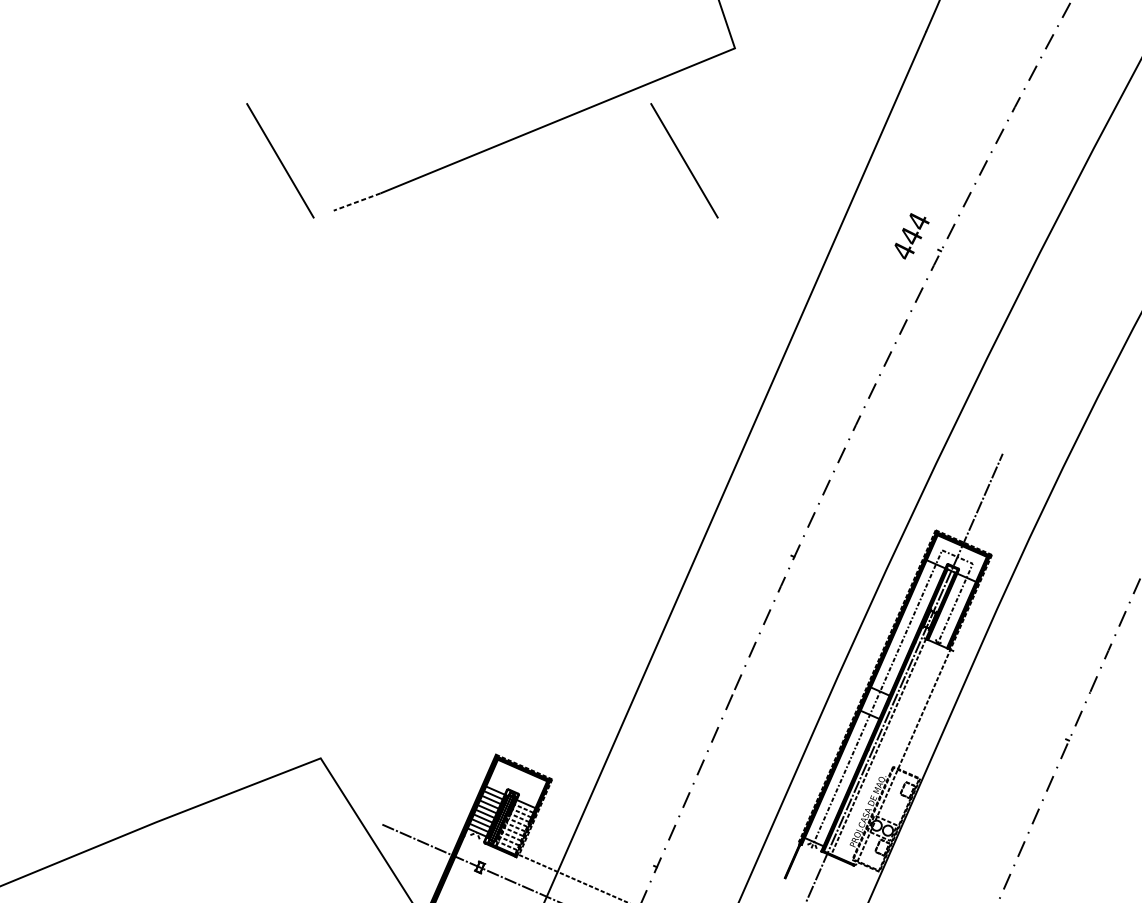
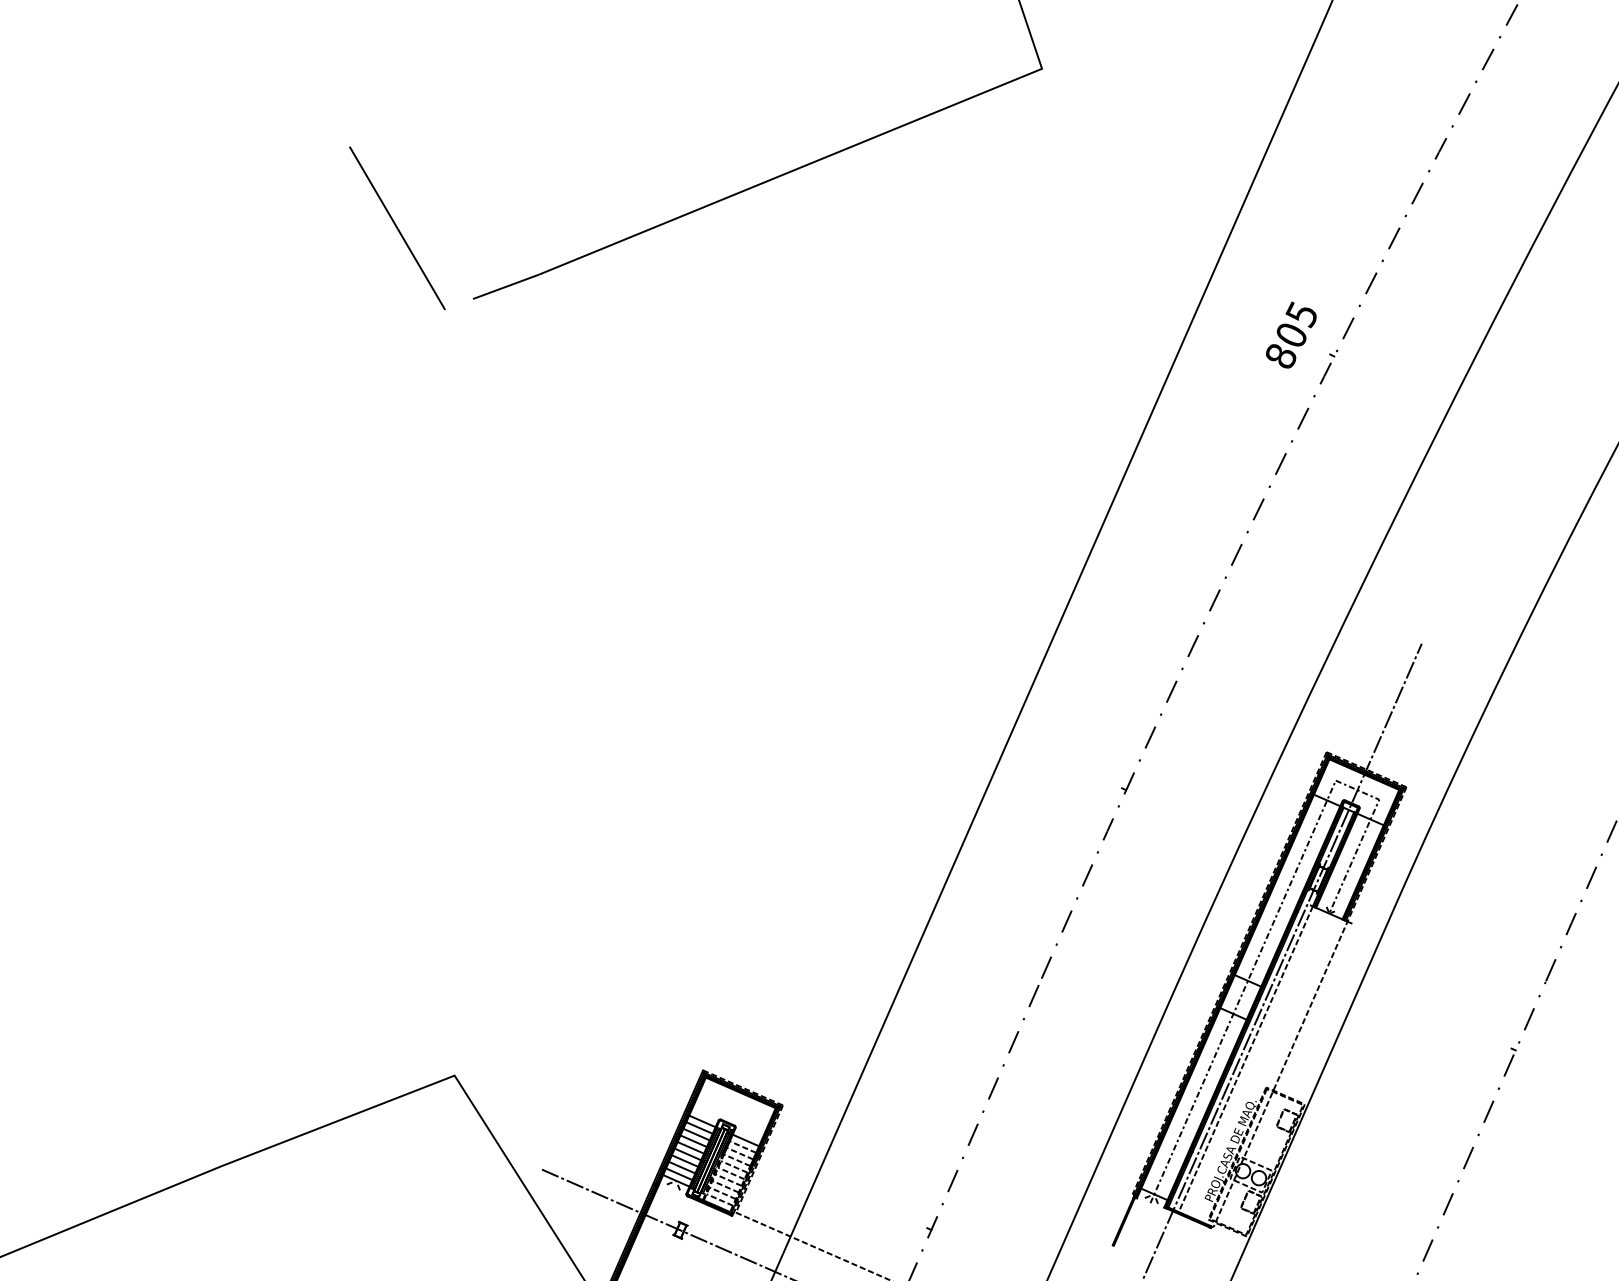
line: (684, 160) -> (970, 228), removed
line: (356, 201) -> (505, 286), dashed -> solid
text: (911, 235) -> (1292, 334), 444 -> 805

